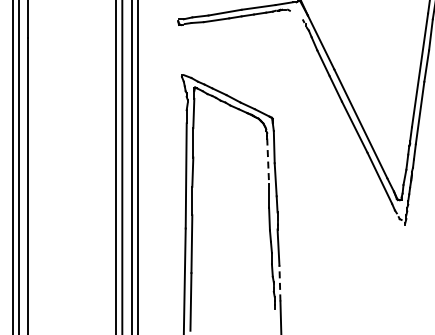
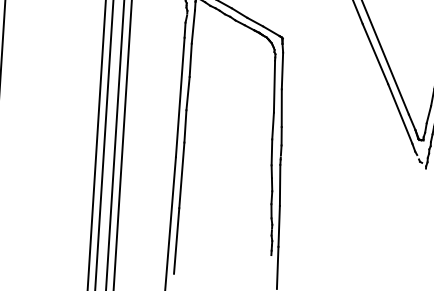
line: (268, 161) -> (274, 86), dashed -> solid
line: (279, 283) -> (278, 226), dashed -> solid

